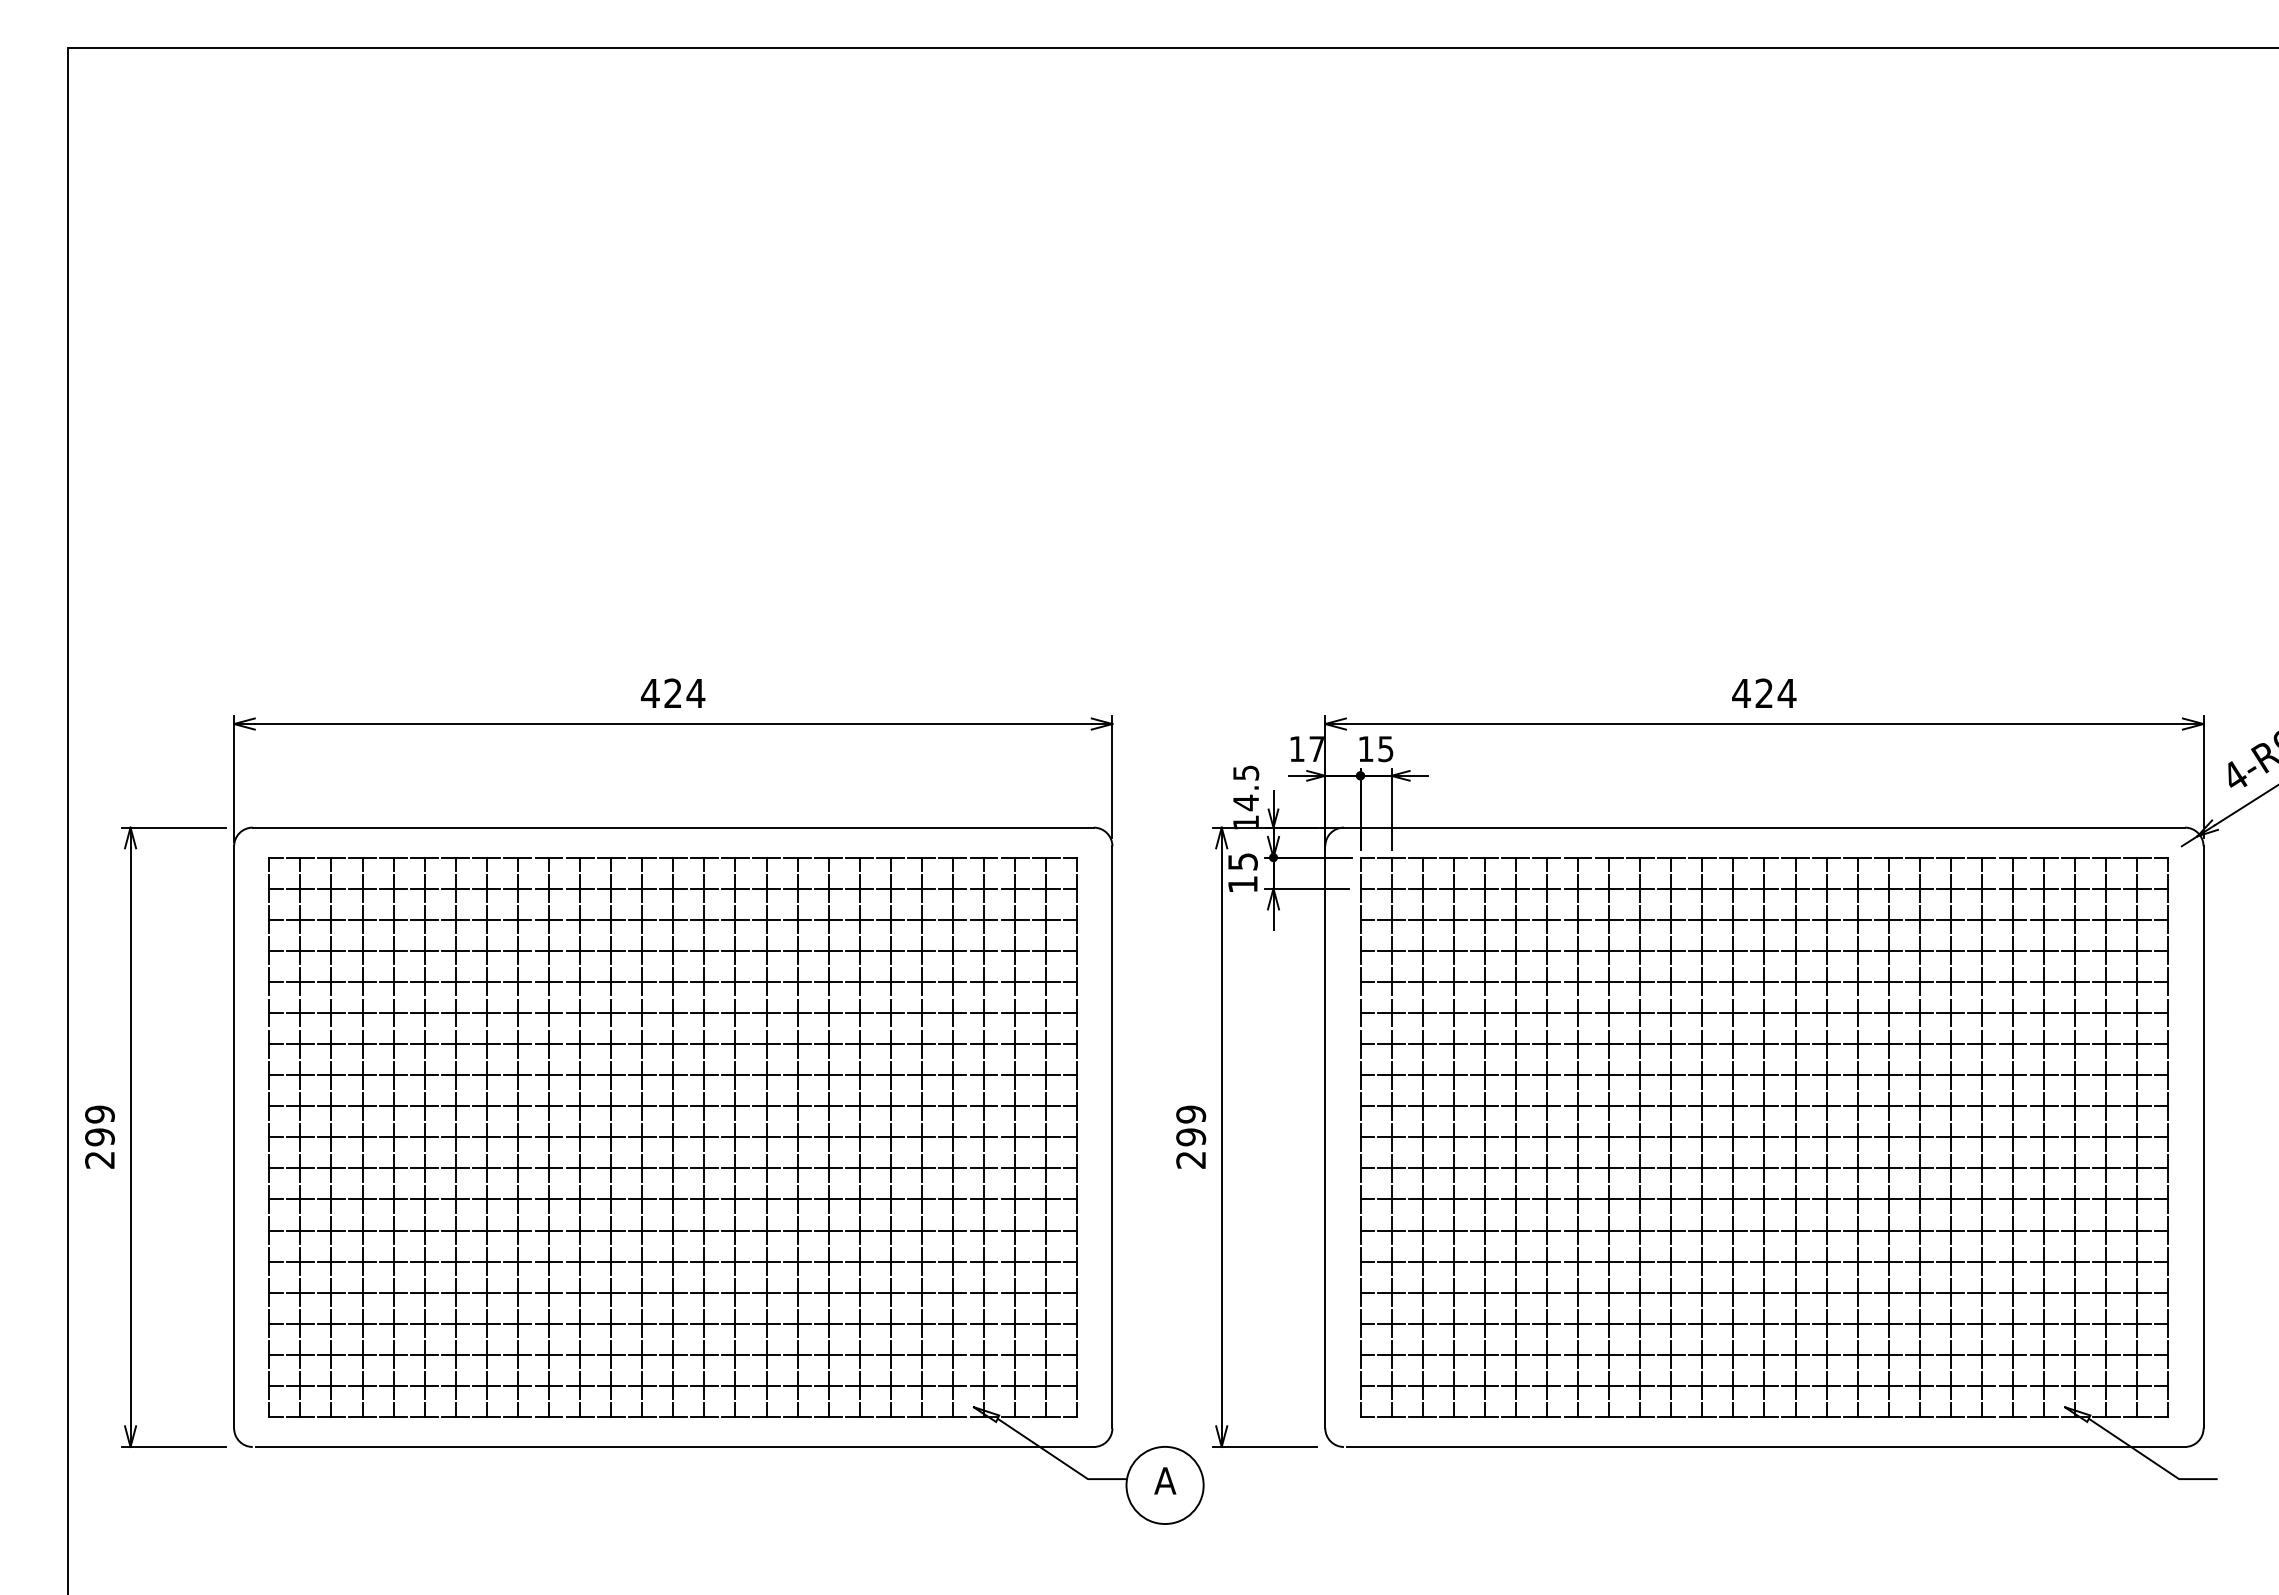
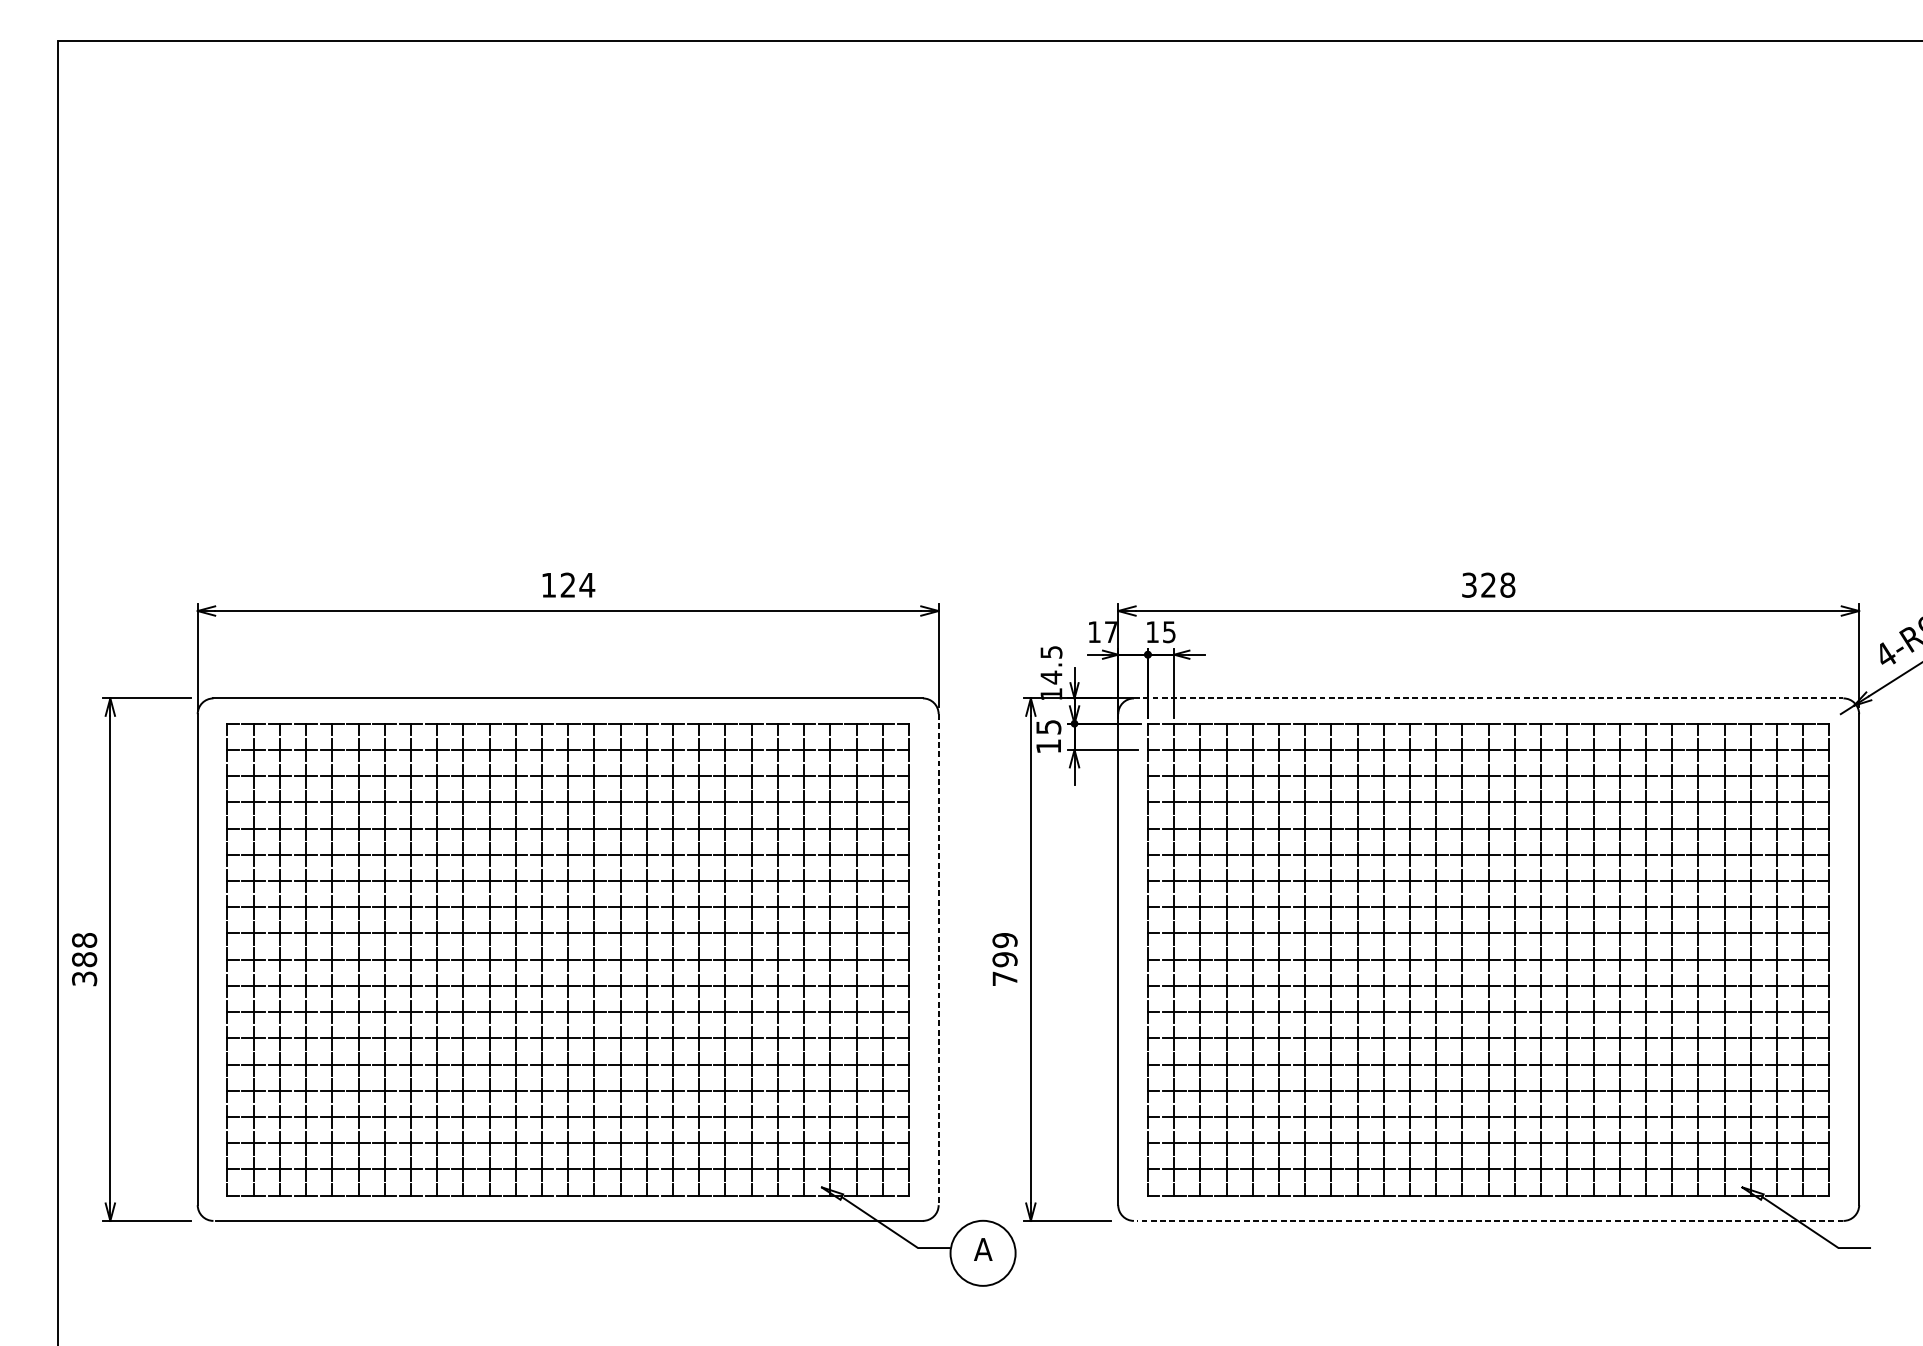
text: (649, 693) -> (548, 585), 424 -> 124
text: (1764, 693) -> (1488, 585), 424 -> 328
line: (1764, 827) -> (1488, 698), solid -> dashed
text: (99, 1136) -> (84, 958), 299 -> 388
line: (1112, 1137) -> (938, 959), solid -> dashed
text: (1190, 1159) -> (1004, 978), 299 -> 799
line: (1765, 1447) -> (1489, 1221), solid -> dashed

